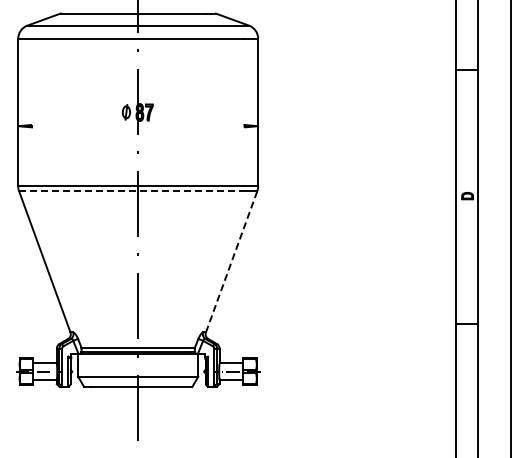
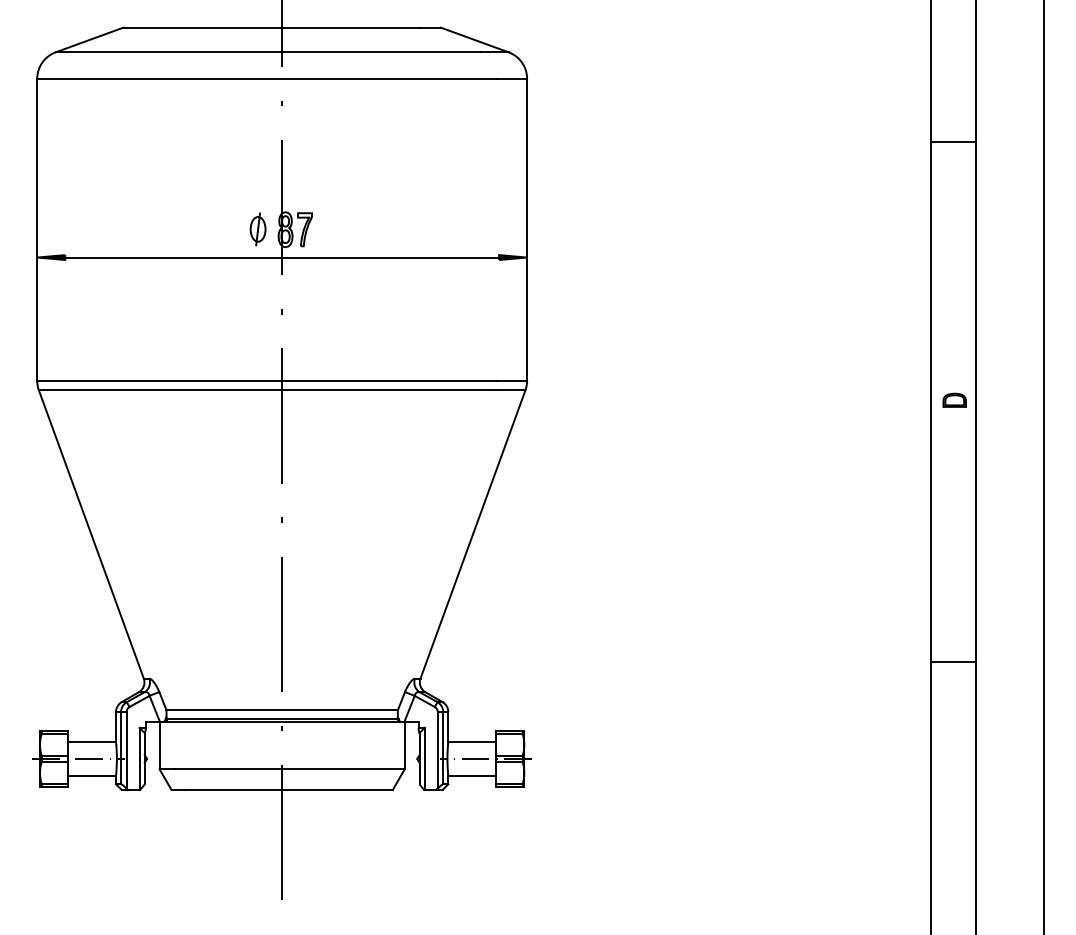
line: (138, 126) -> (282, 258), added
line: (130, 191) -> (266, 390), dashed -> solid
line: (231, 261) -> (472, 533), dashed -> solid

